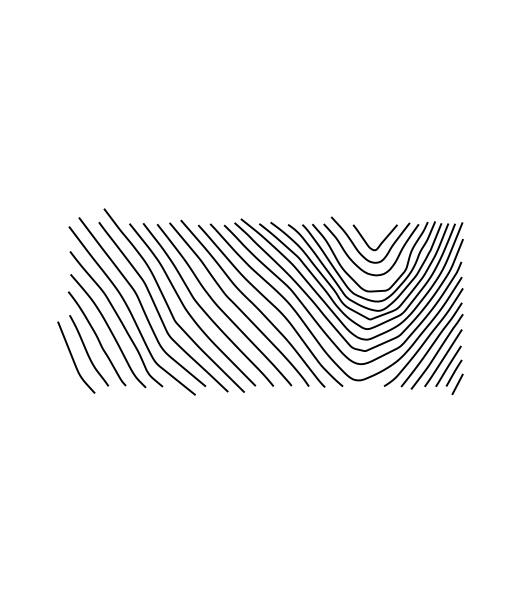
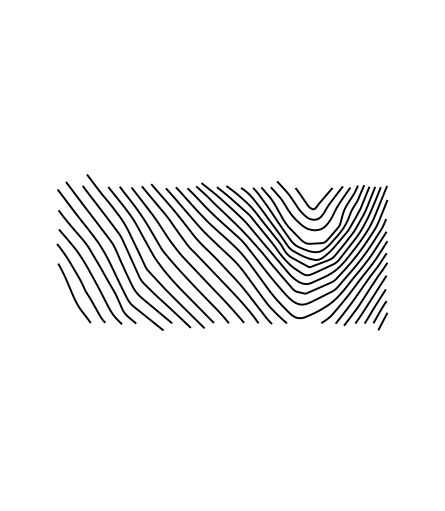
curve: (73, 358) -> (61, 299), removed

